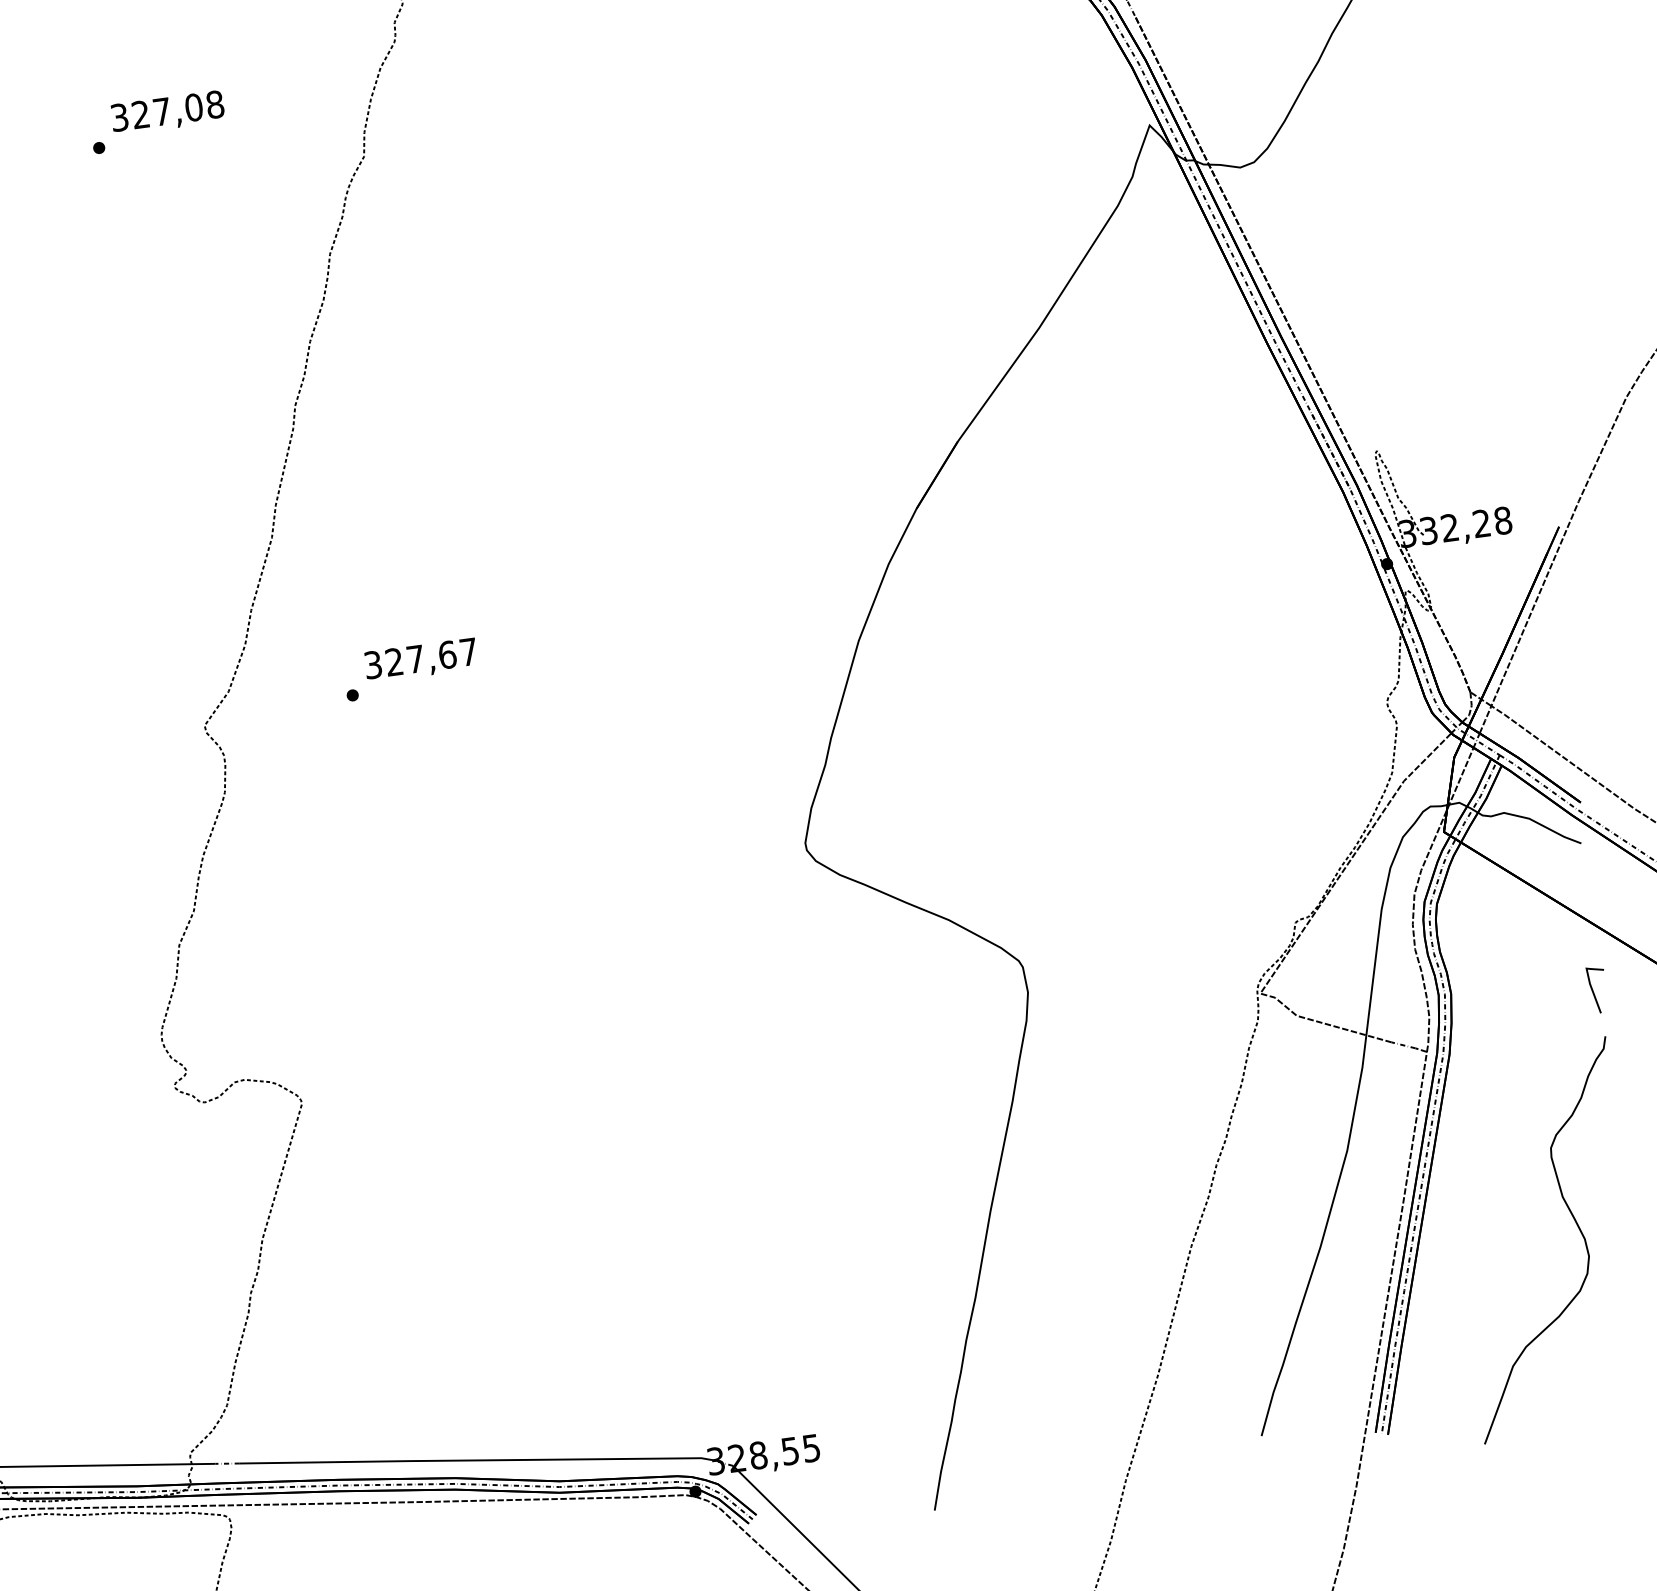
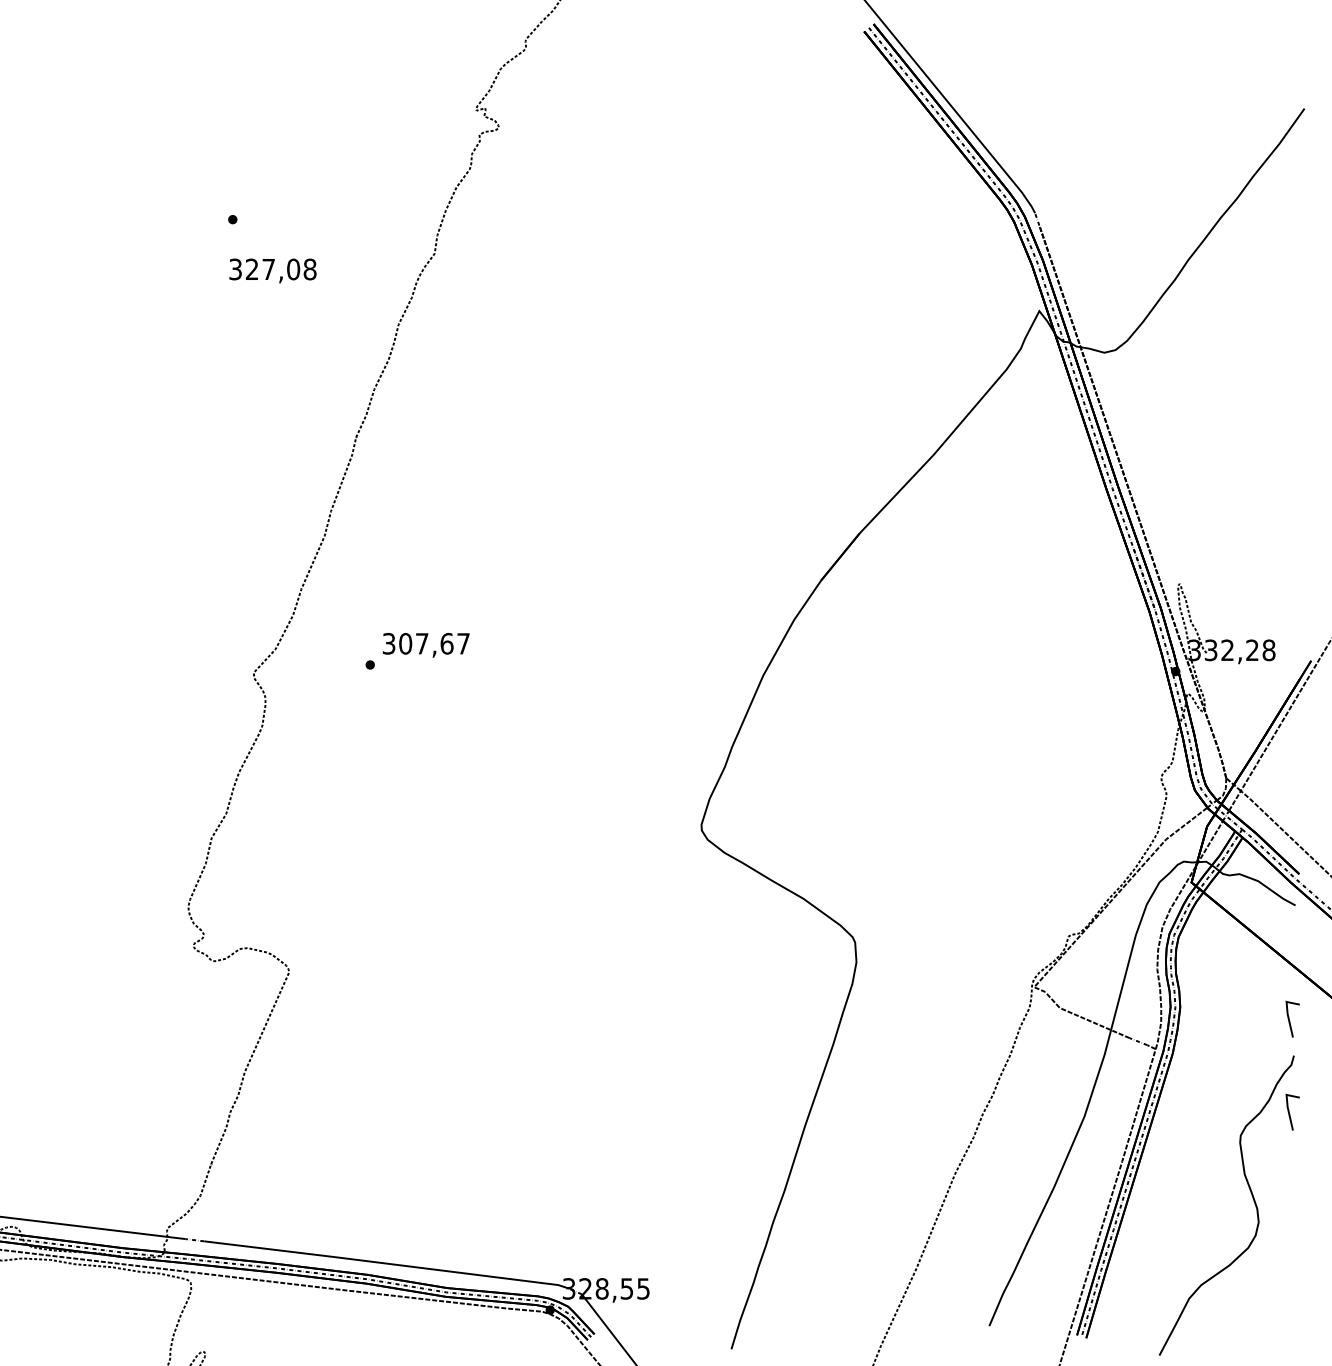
text: (167, 112) -> (272, 270), moved
text: (394, 661) -> (405, 643), 327,67 -> 307,67
line: (1609, 1108) -> (1289, 1111), added

